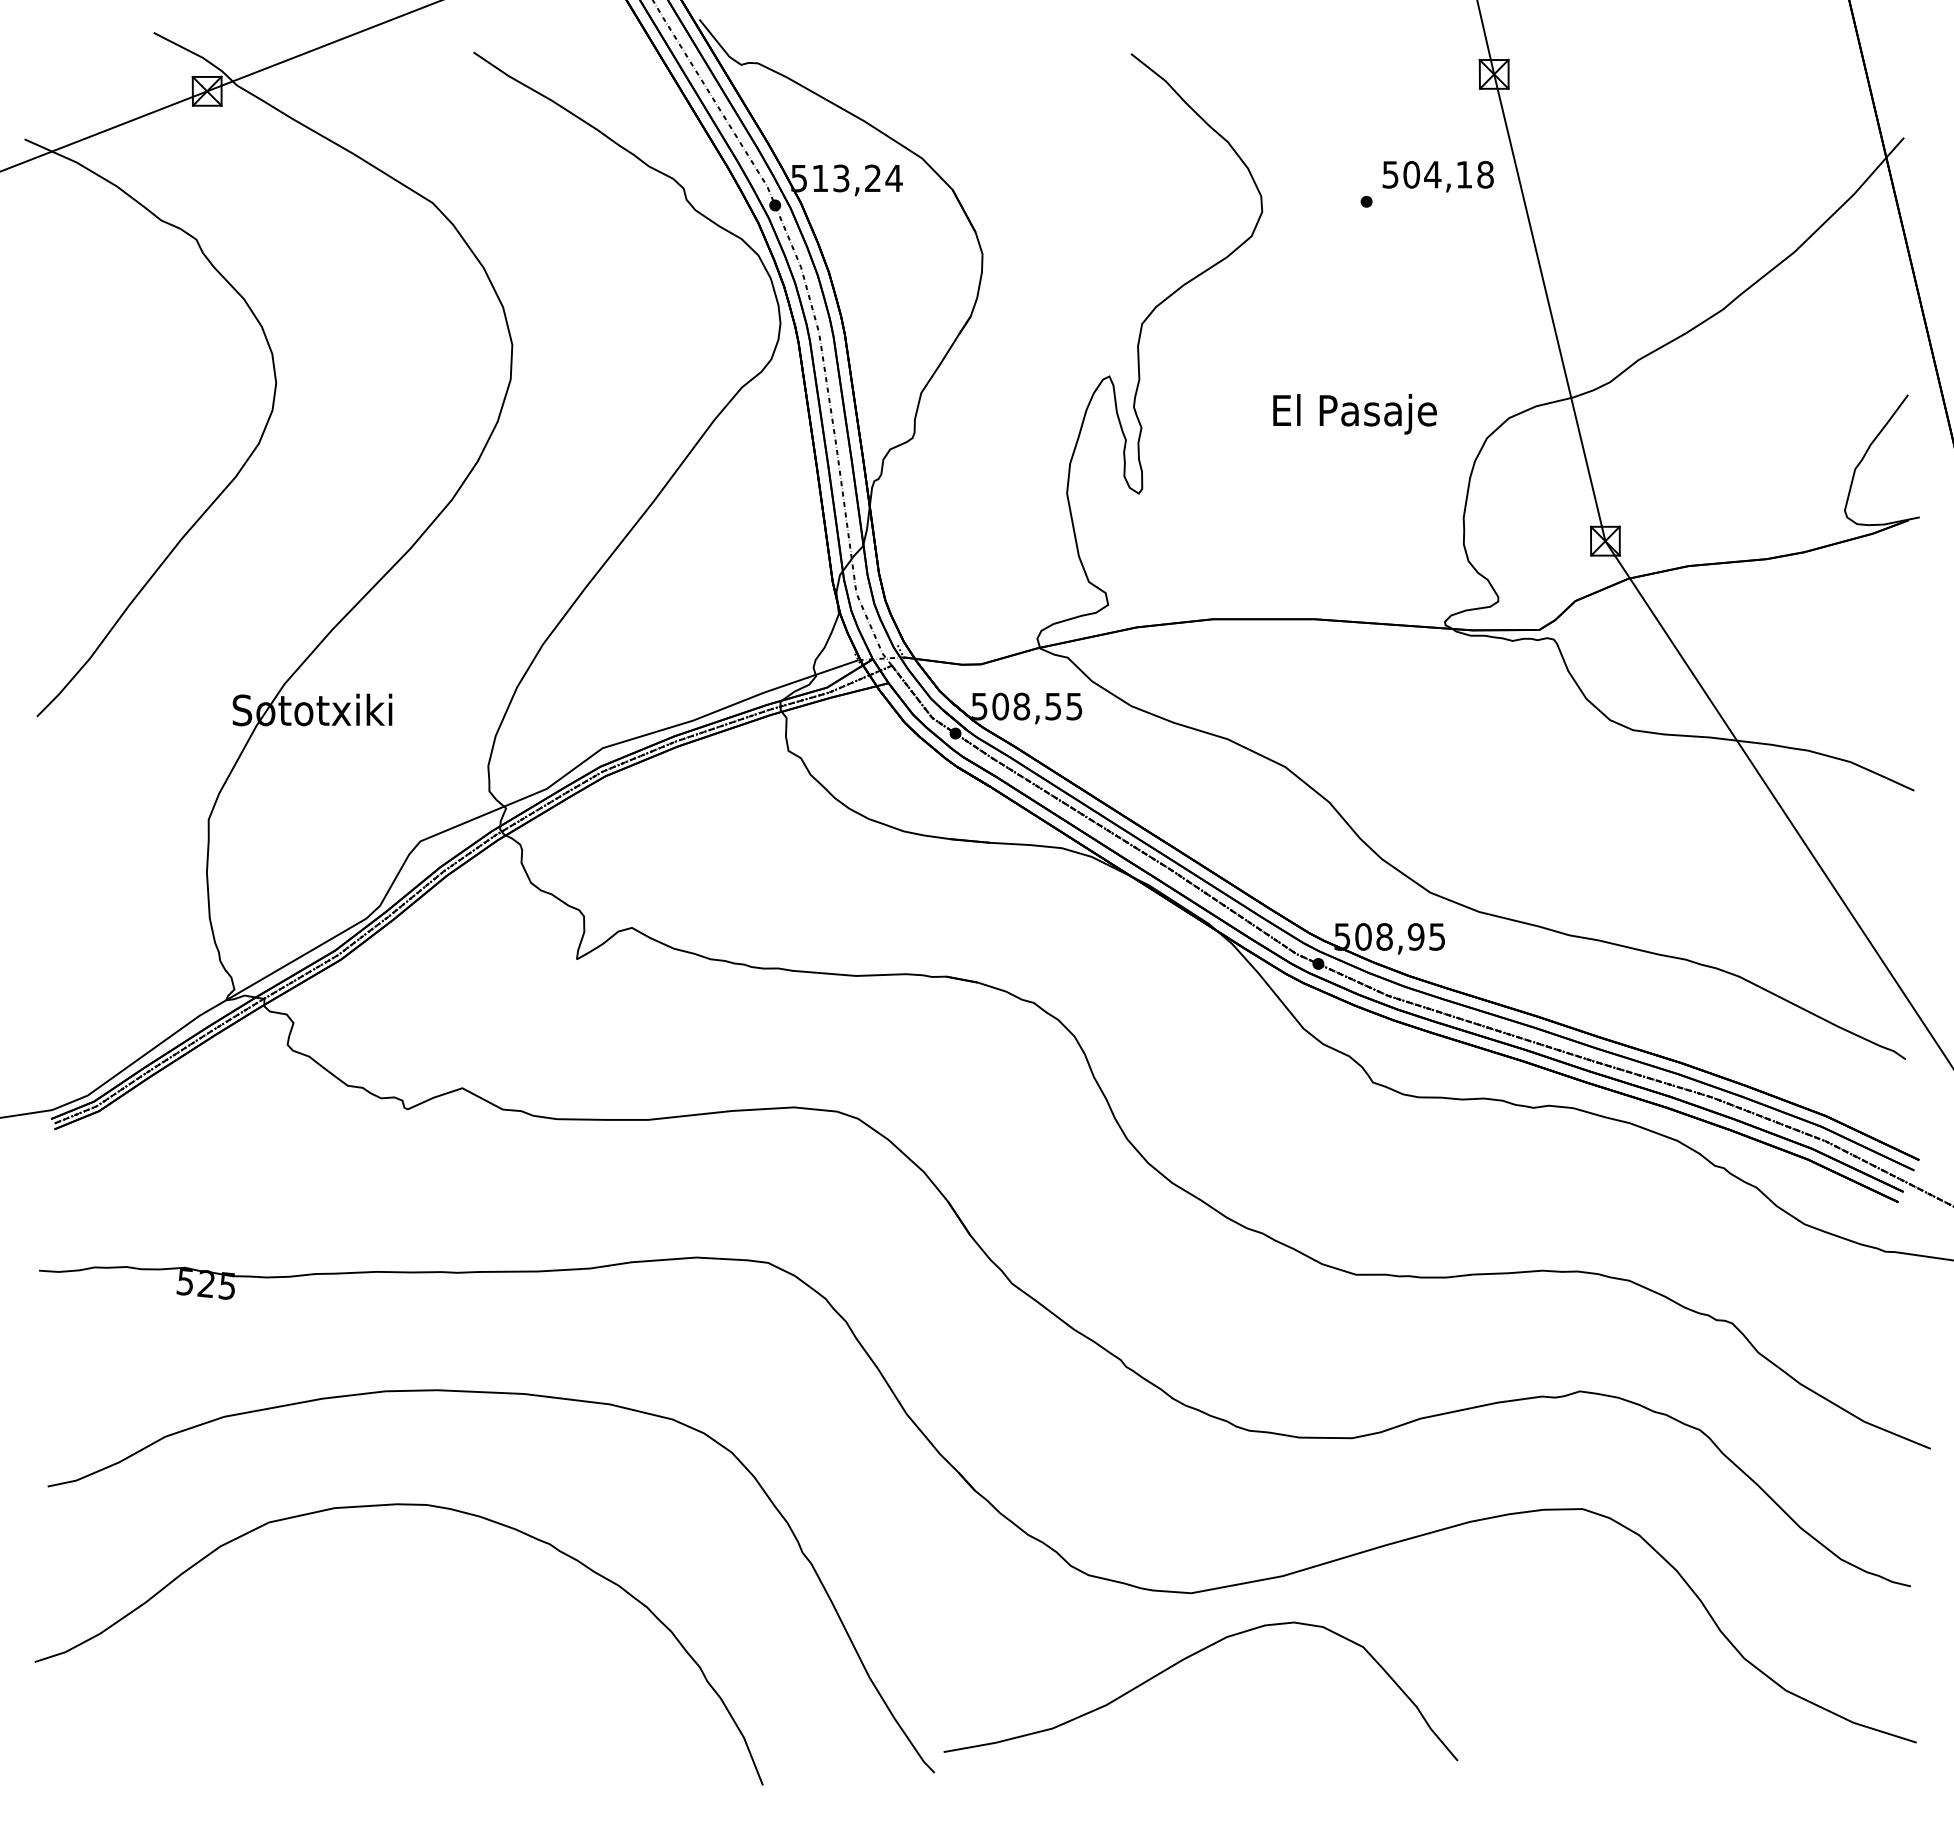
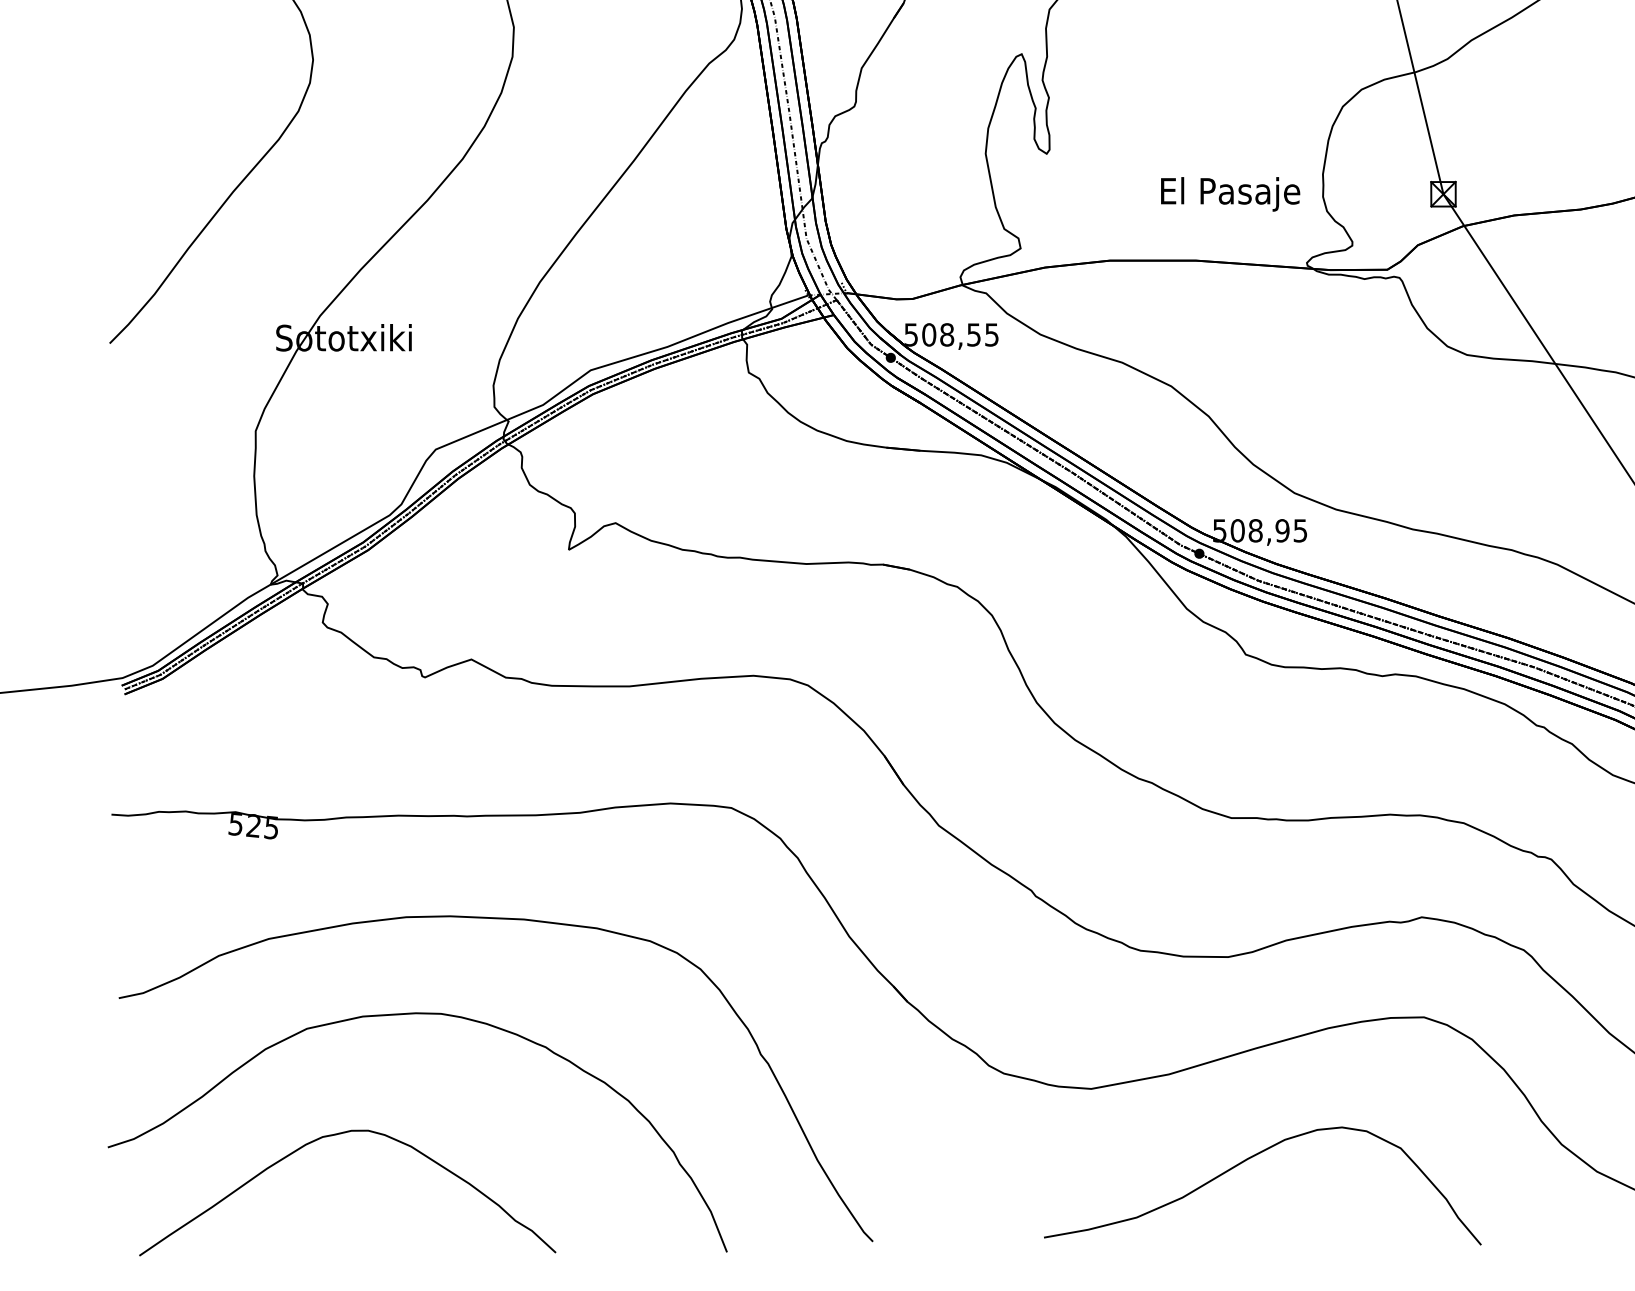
text: (1354, 414) -> (1230, 194), moved
curve: (305, 1647) -> (338, 1135), added
curve: (1182, 1661) -> (1247, 1160), moved

